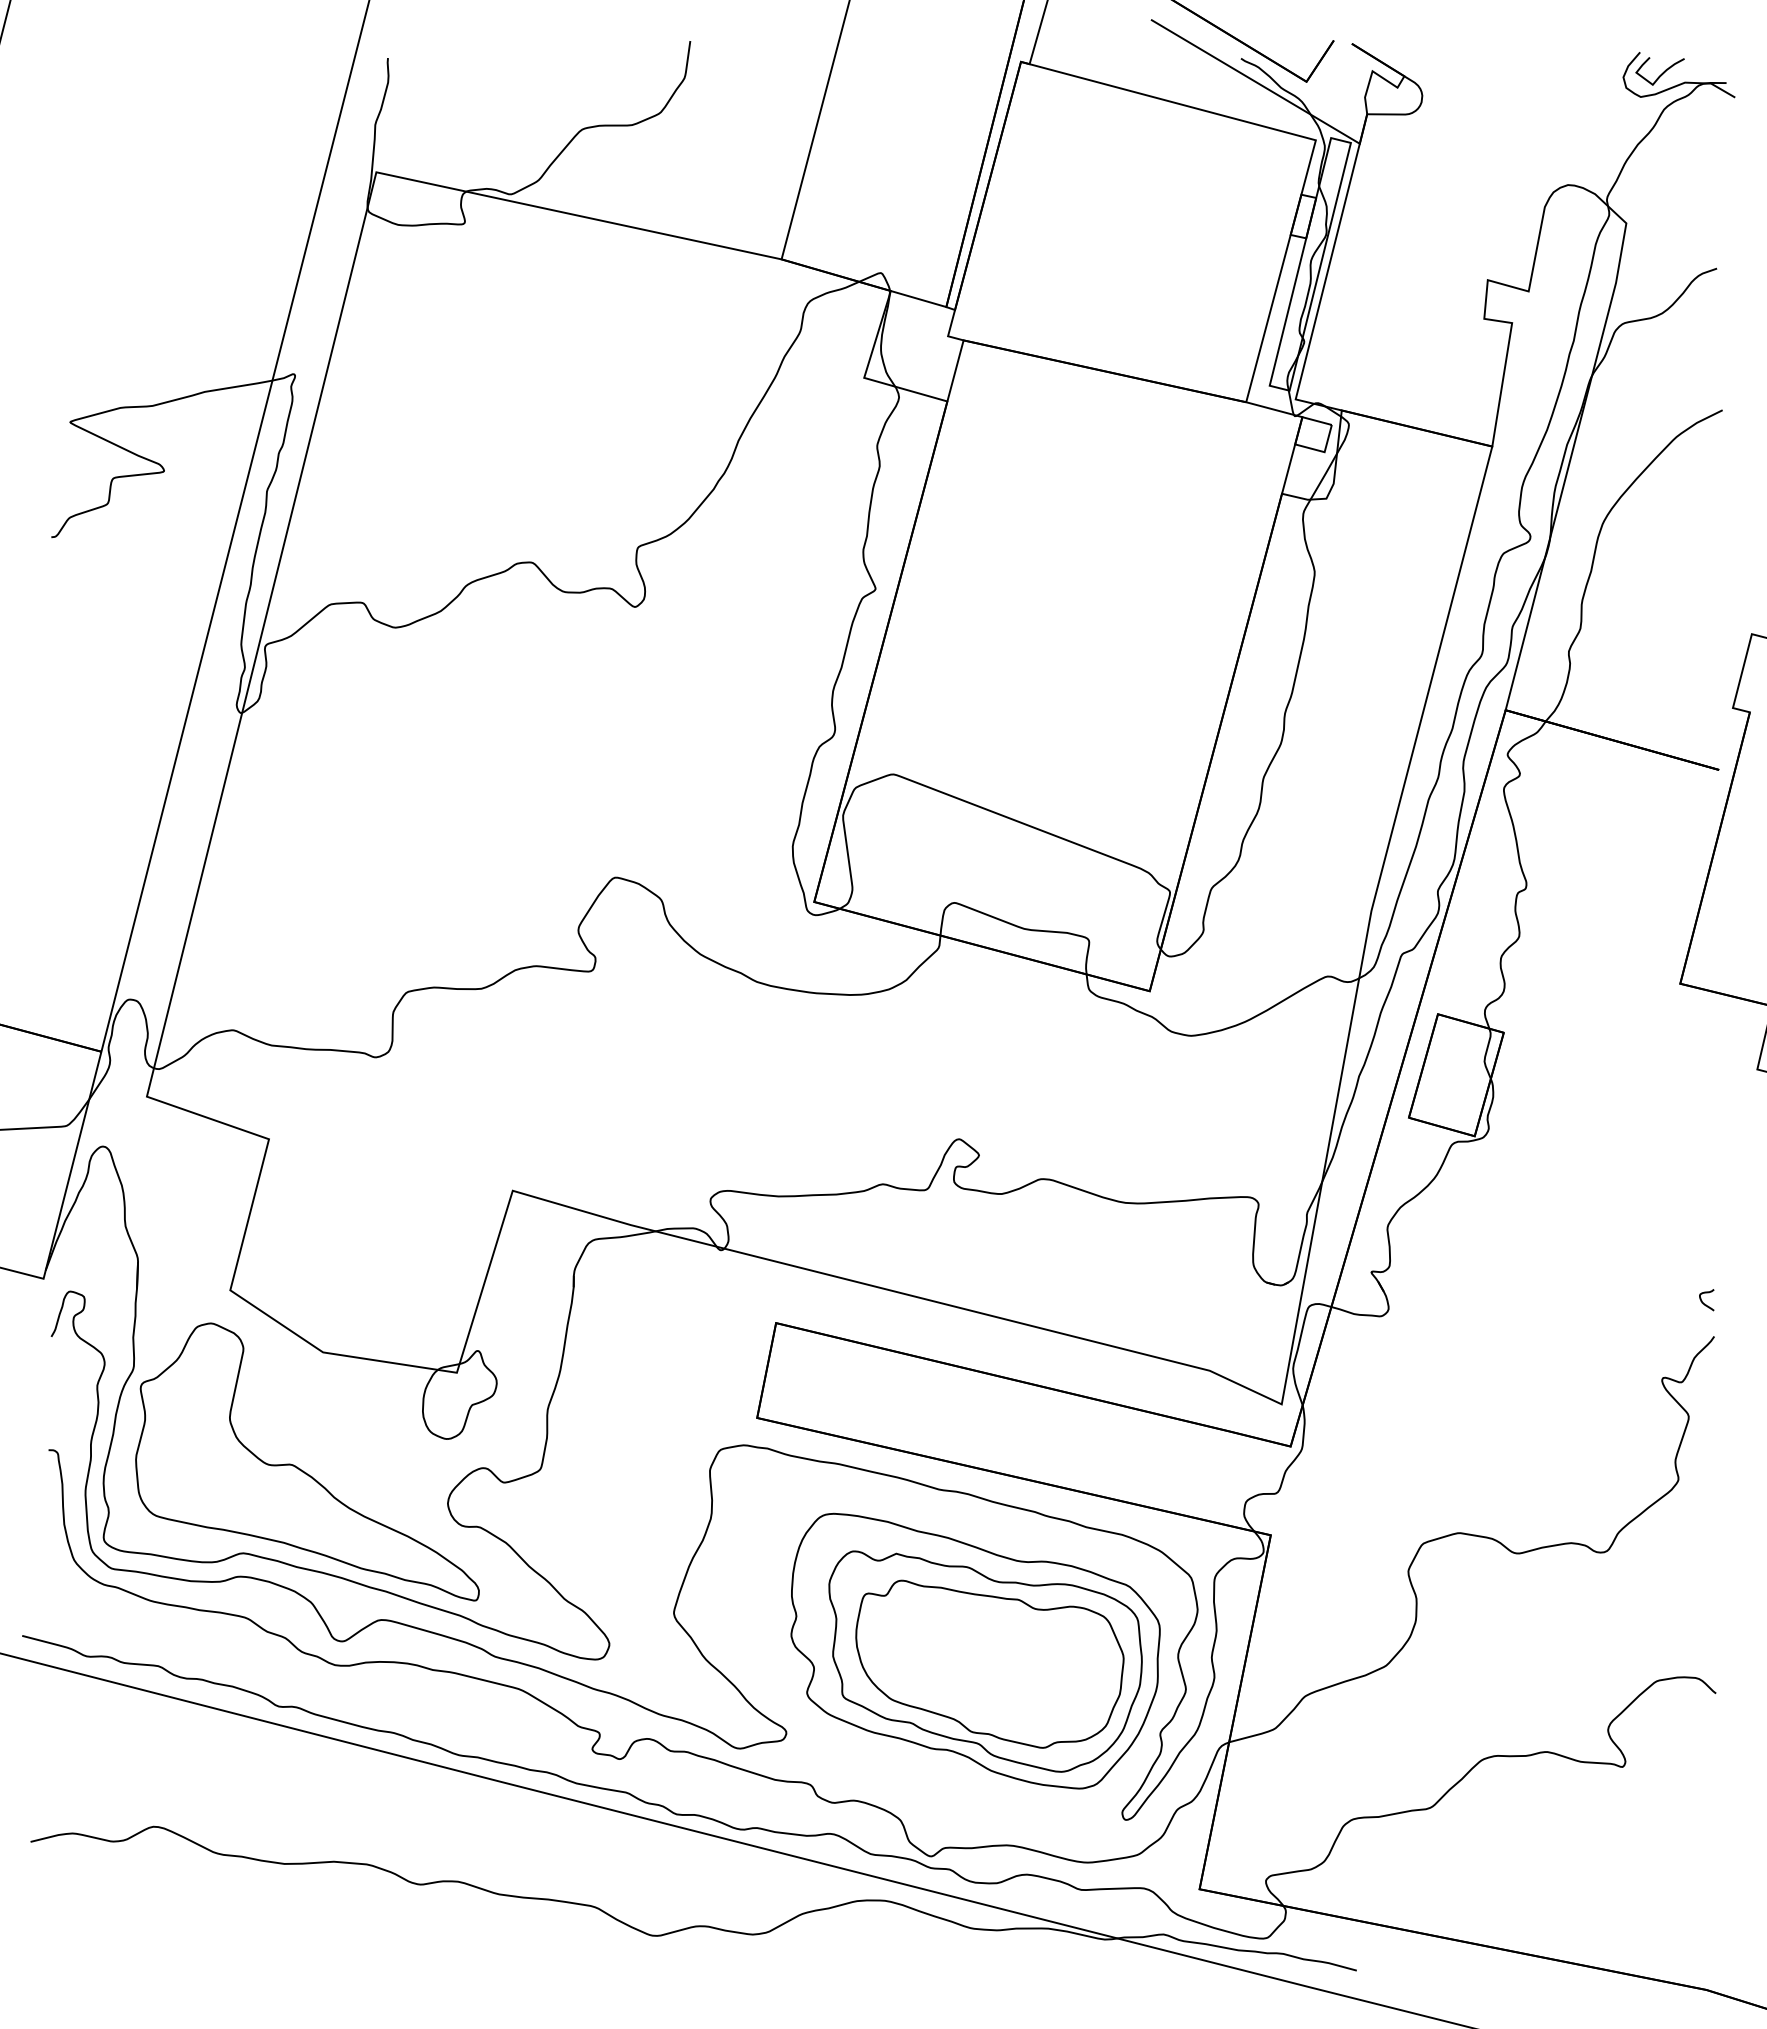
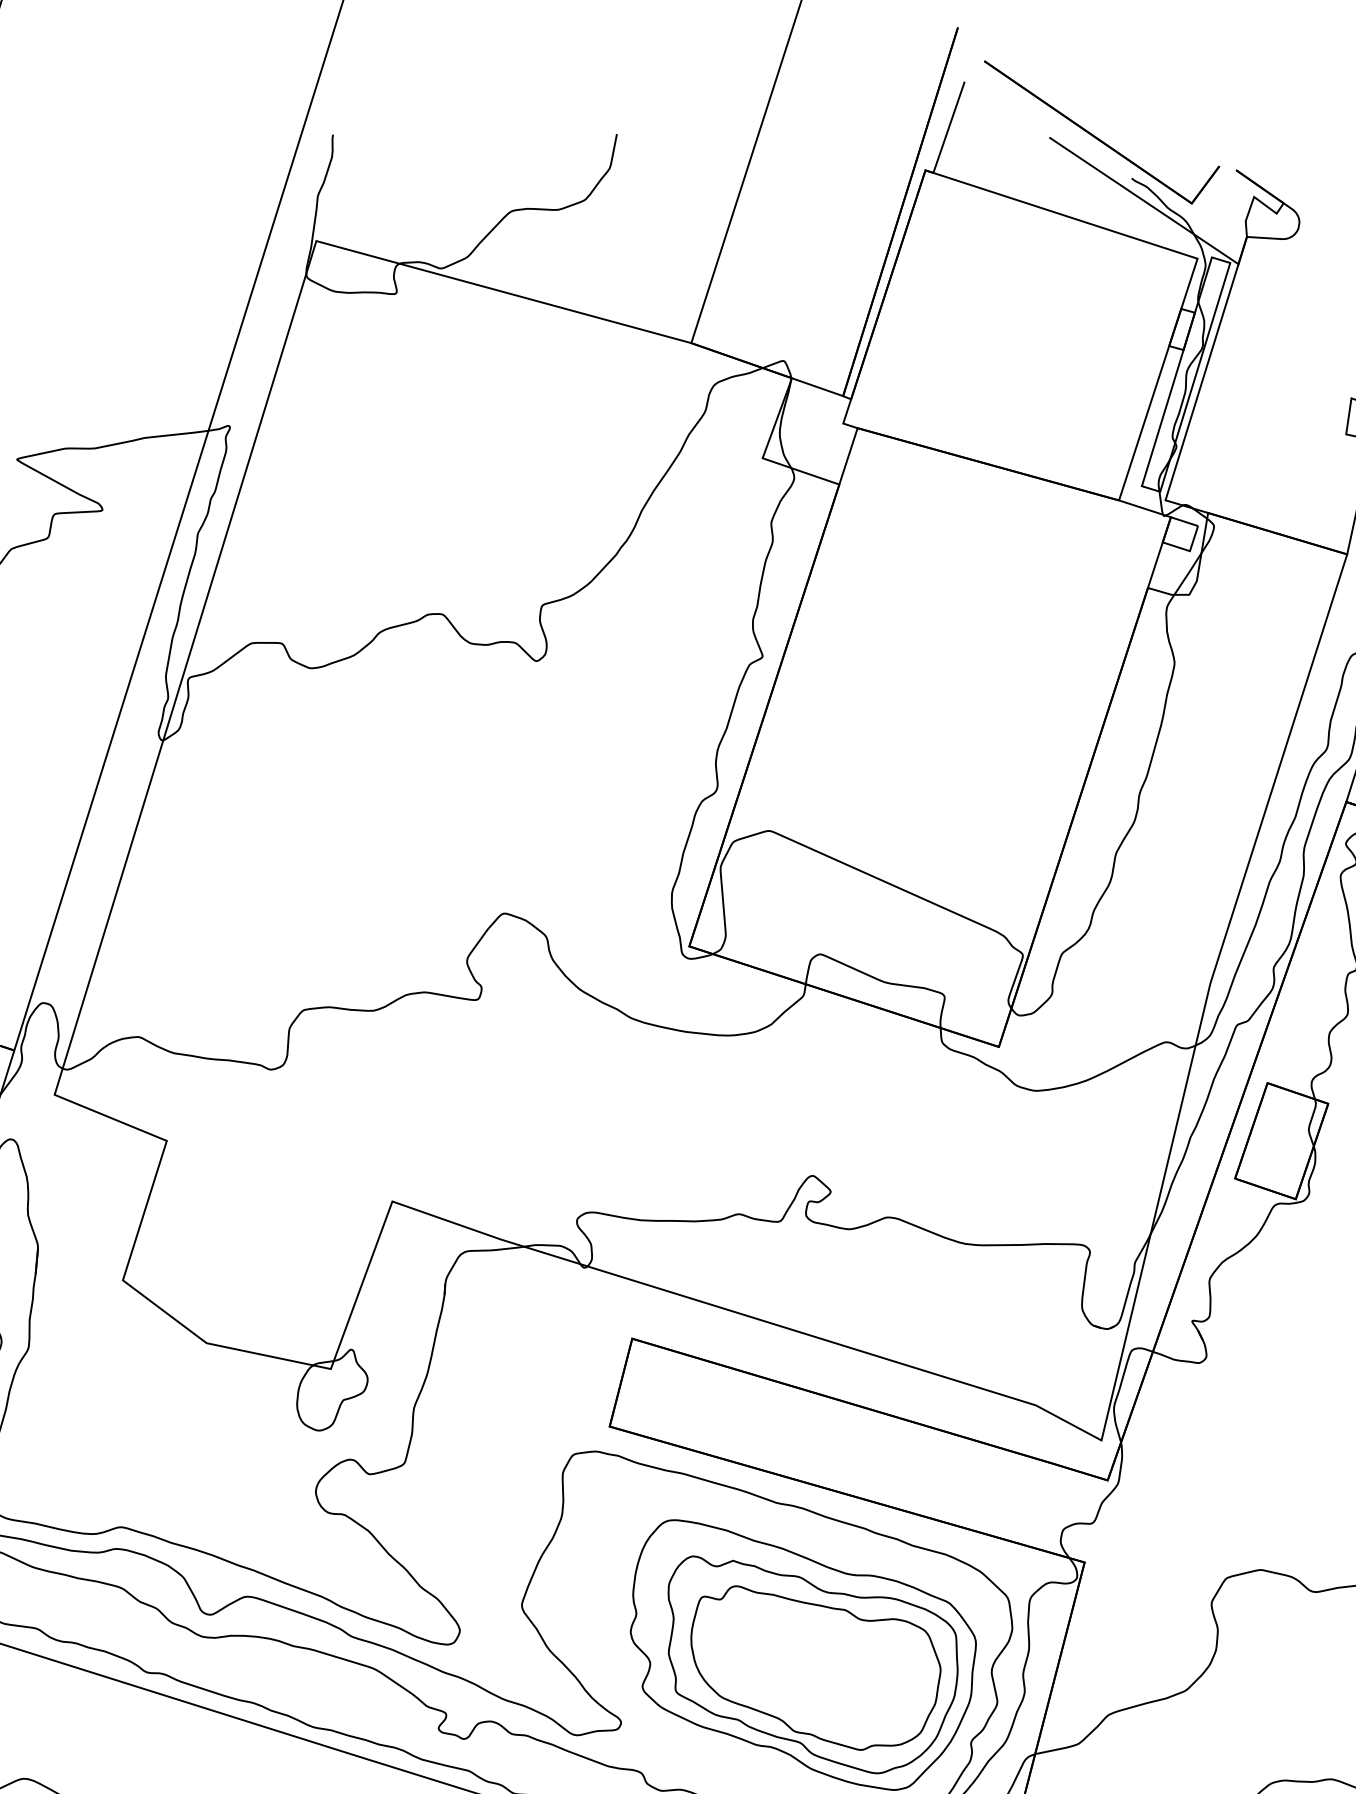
part: (303, 1470) -> (182, 1452), removed

